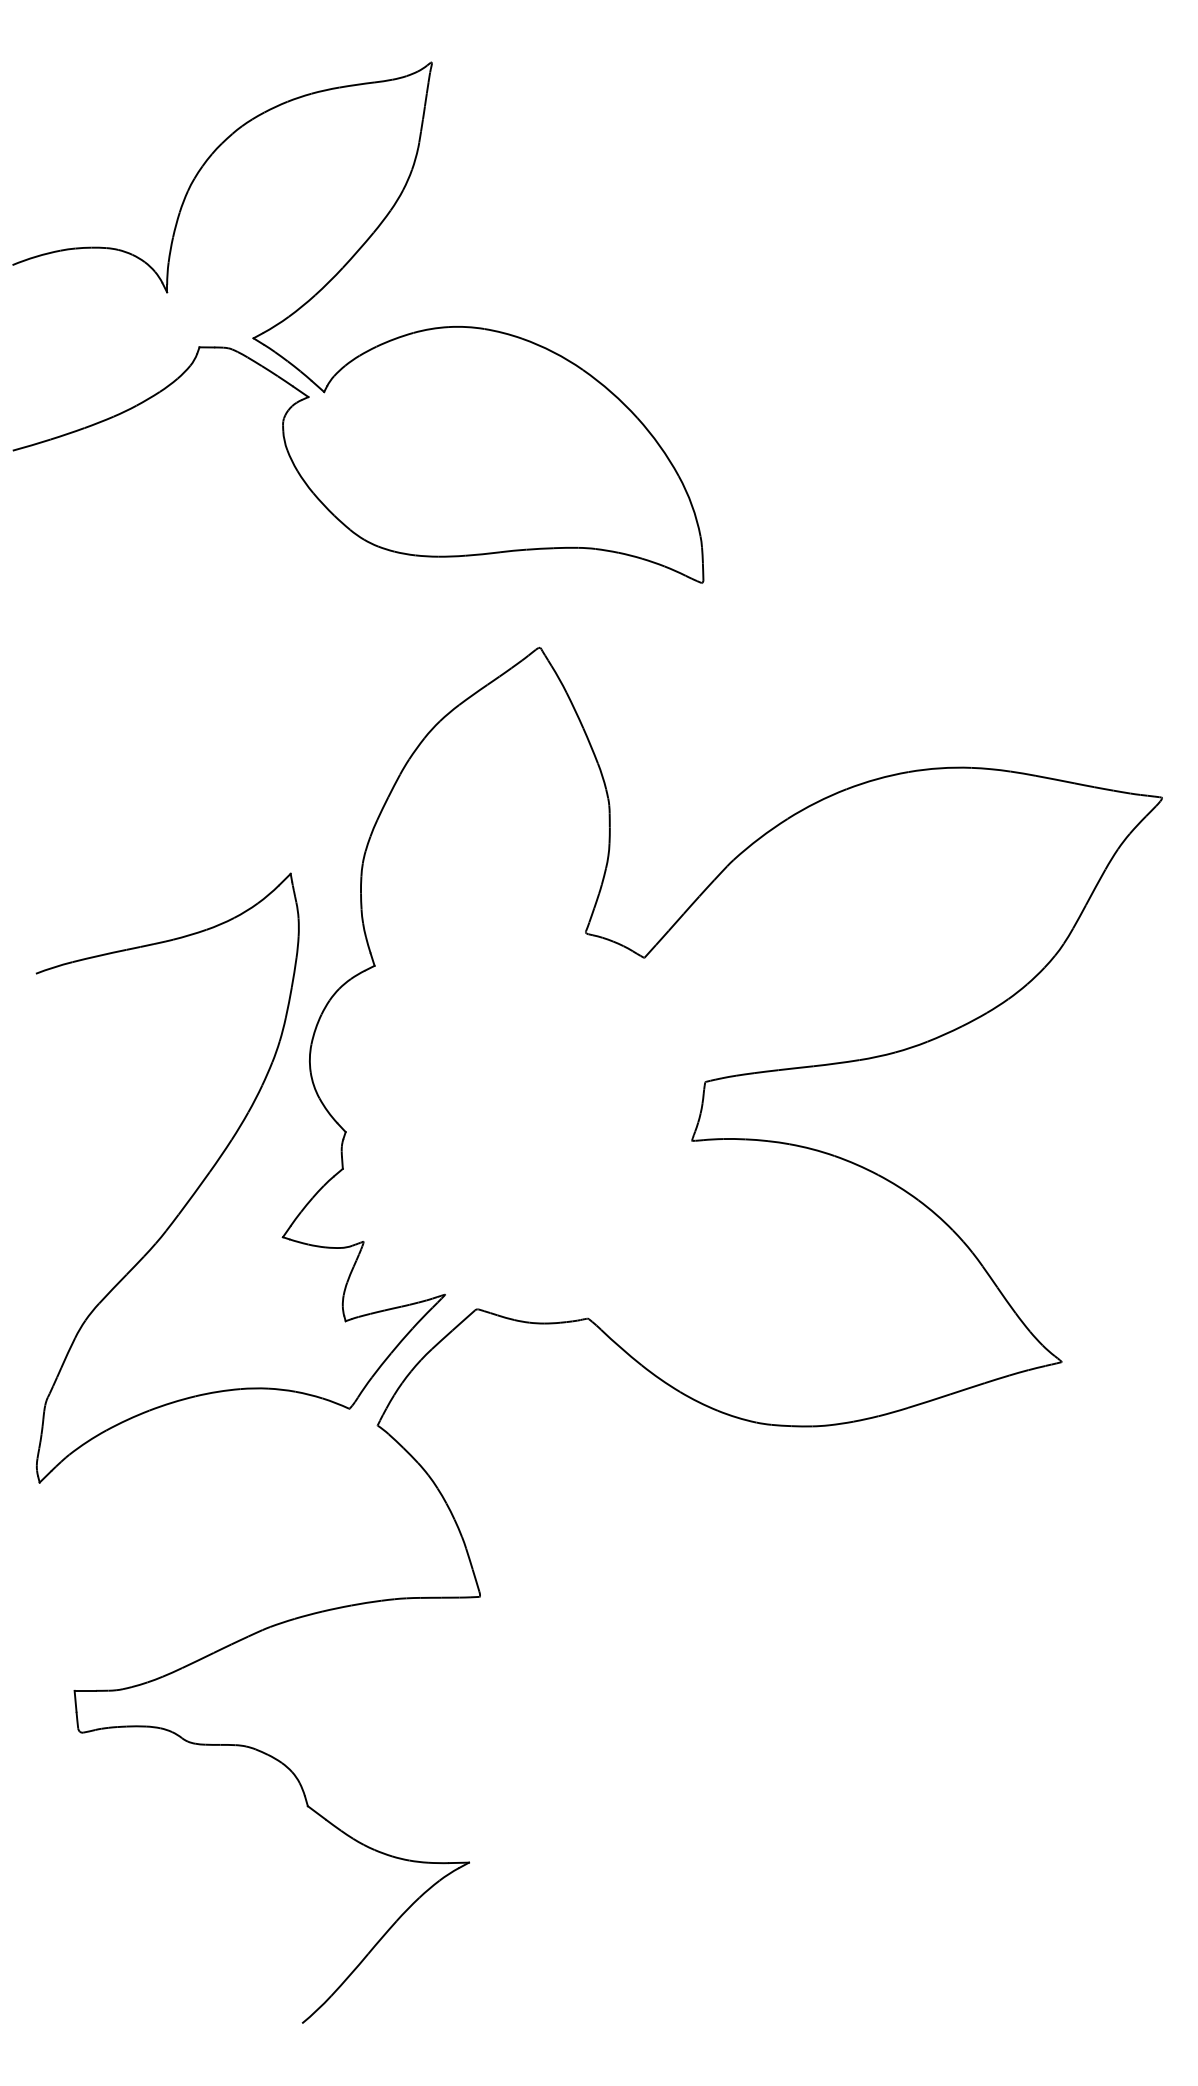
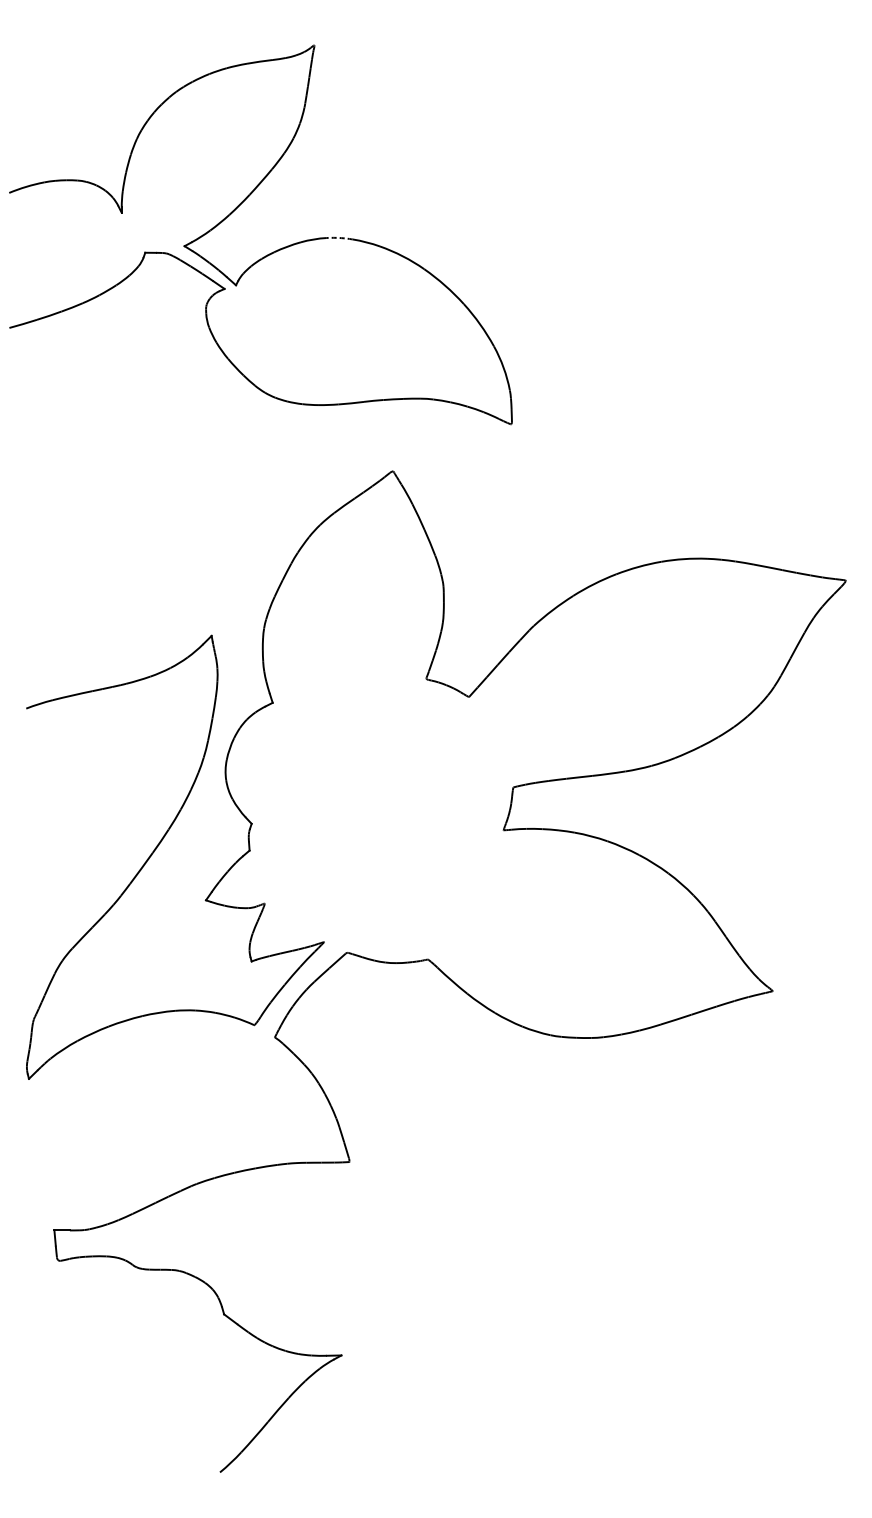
arc: (466, 327) -> (339, 238), solid -> dashed

